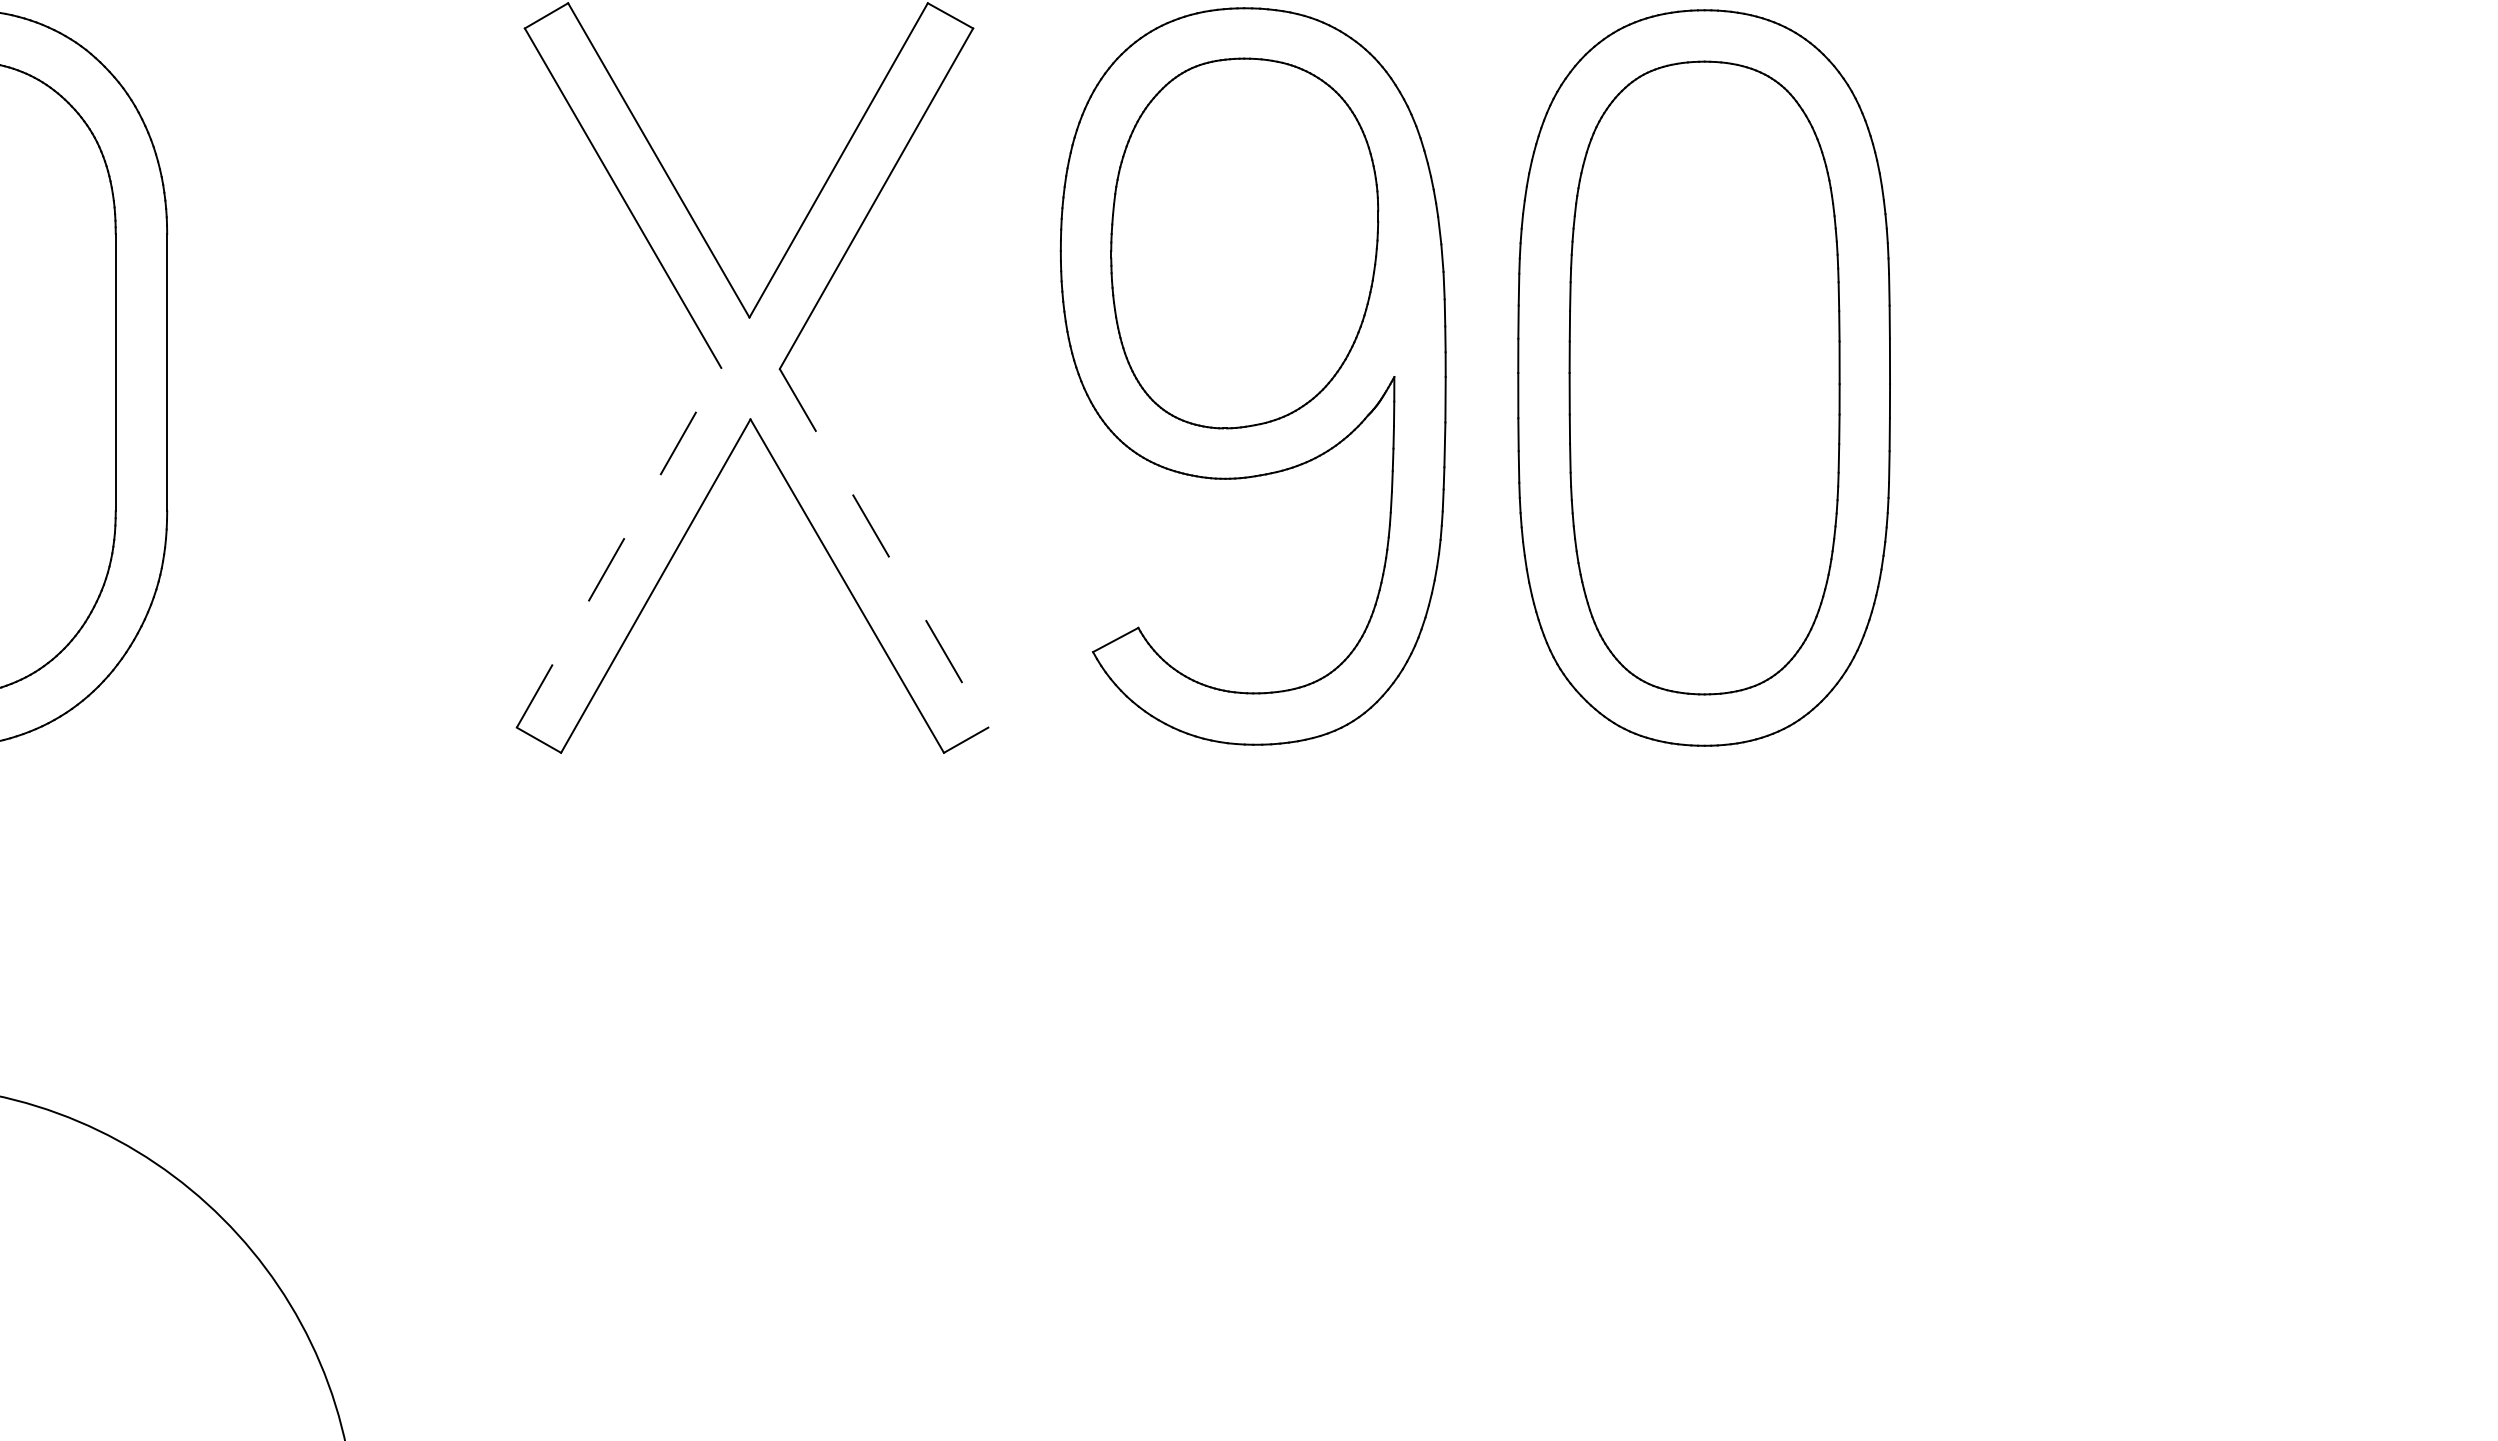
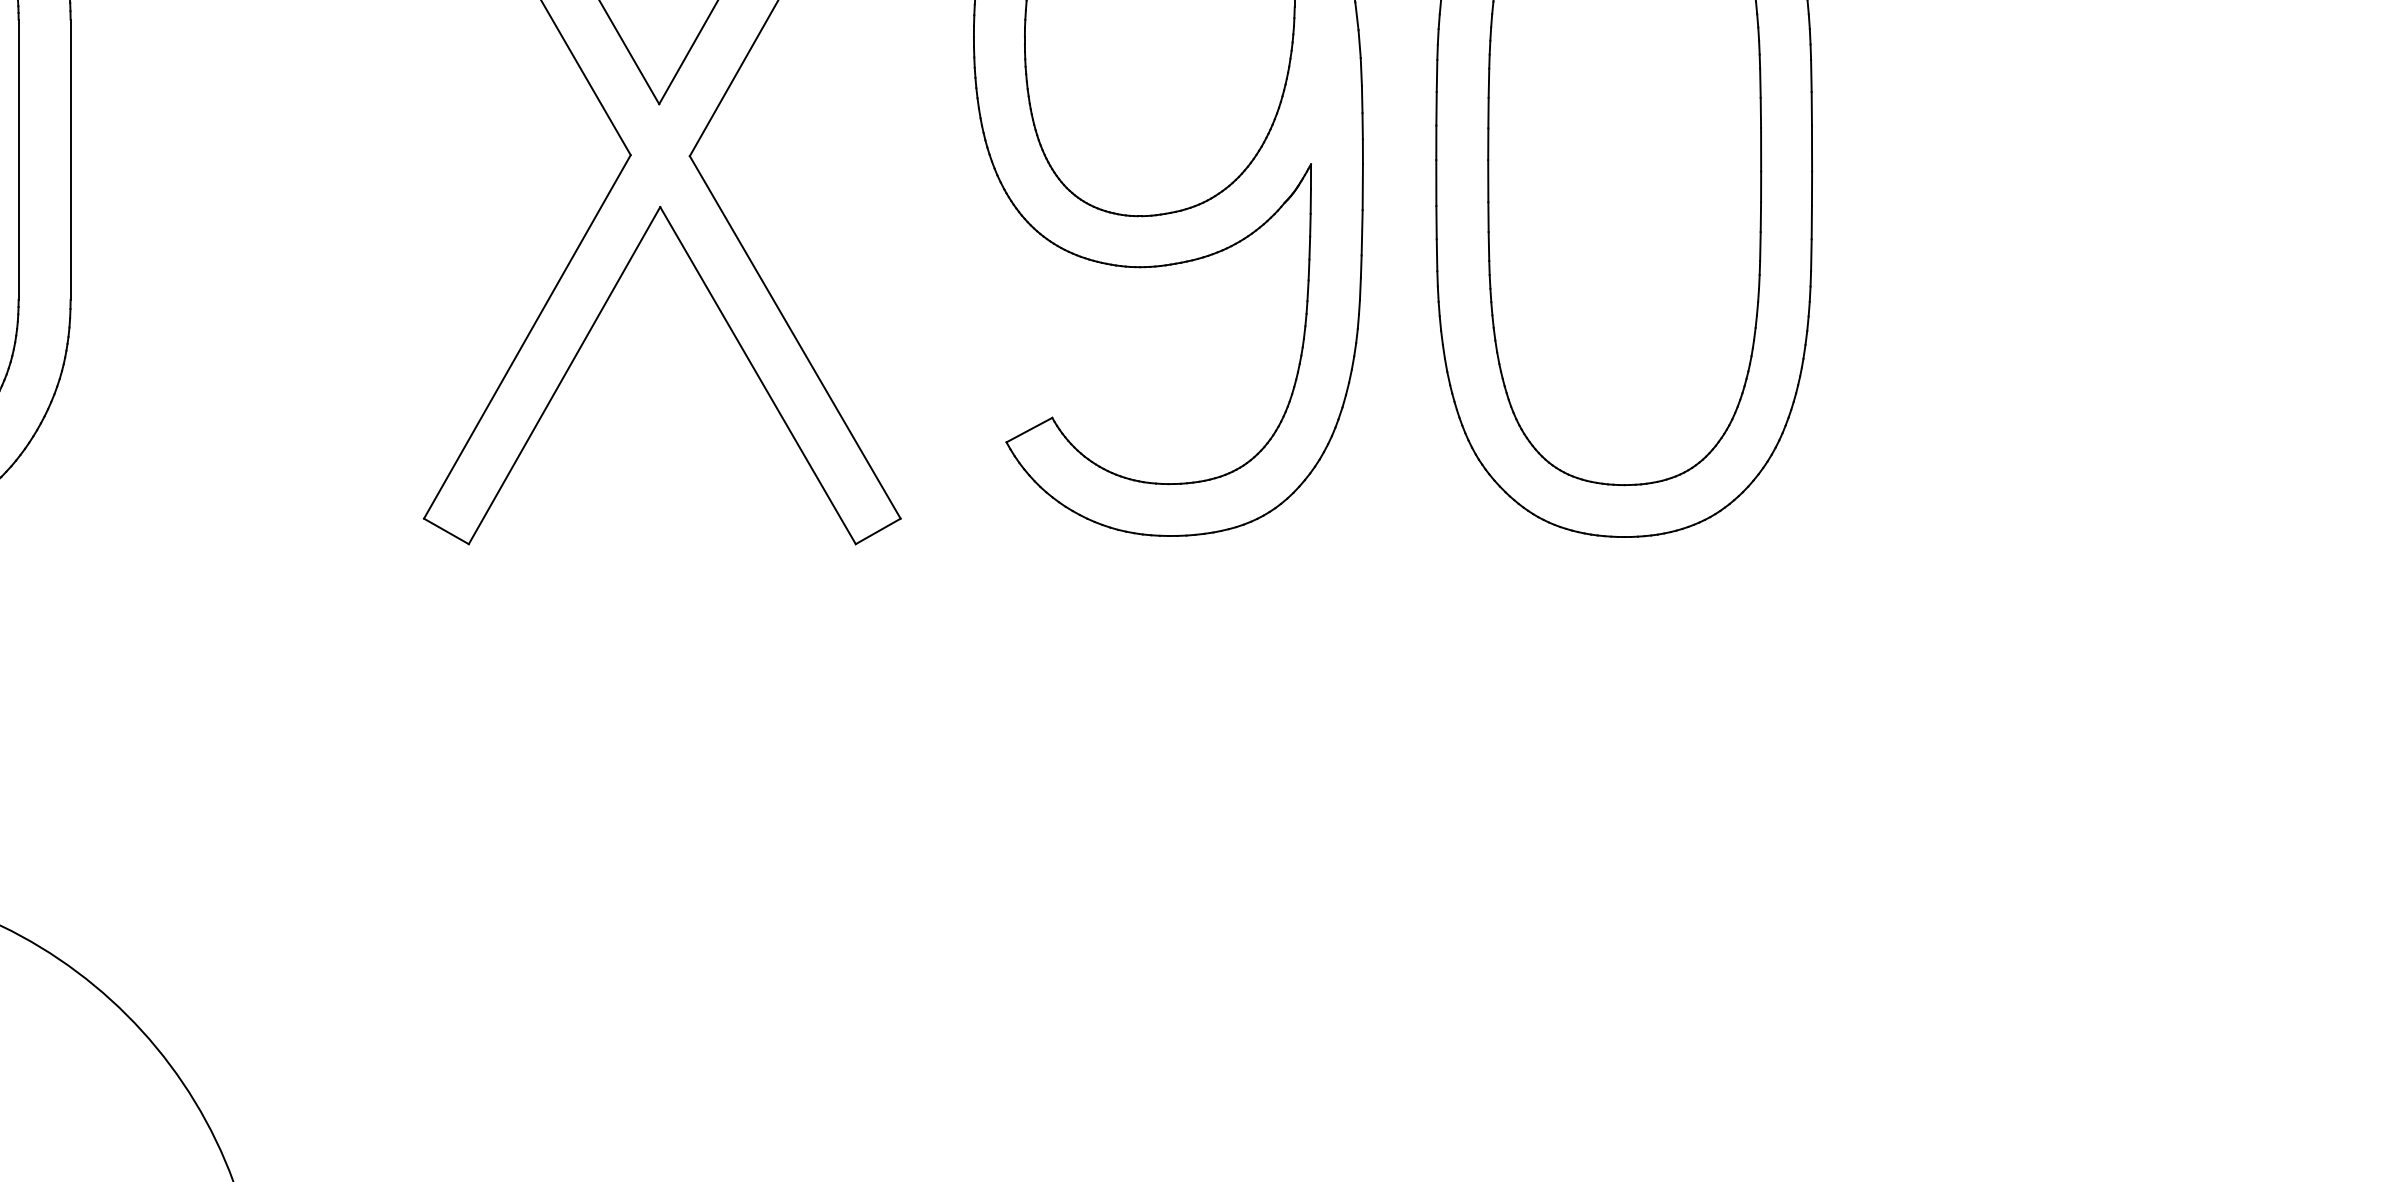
line: (619, 547) -> (527, 336), dashed -> solid
line: (884, 548) -> (795, 337), dashed -> solid

